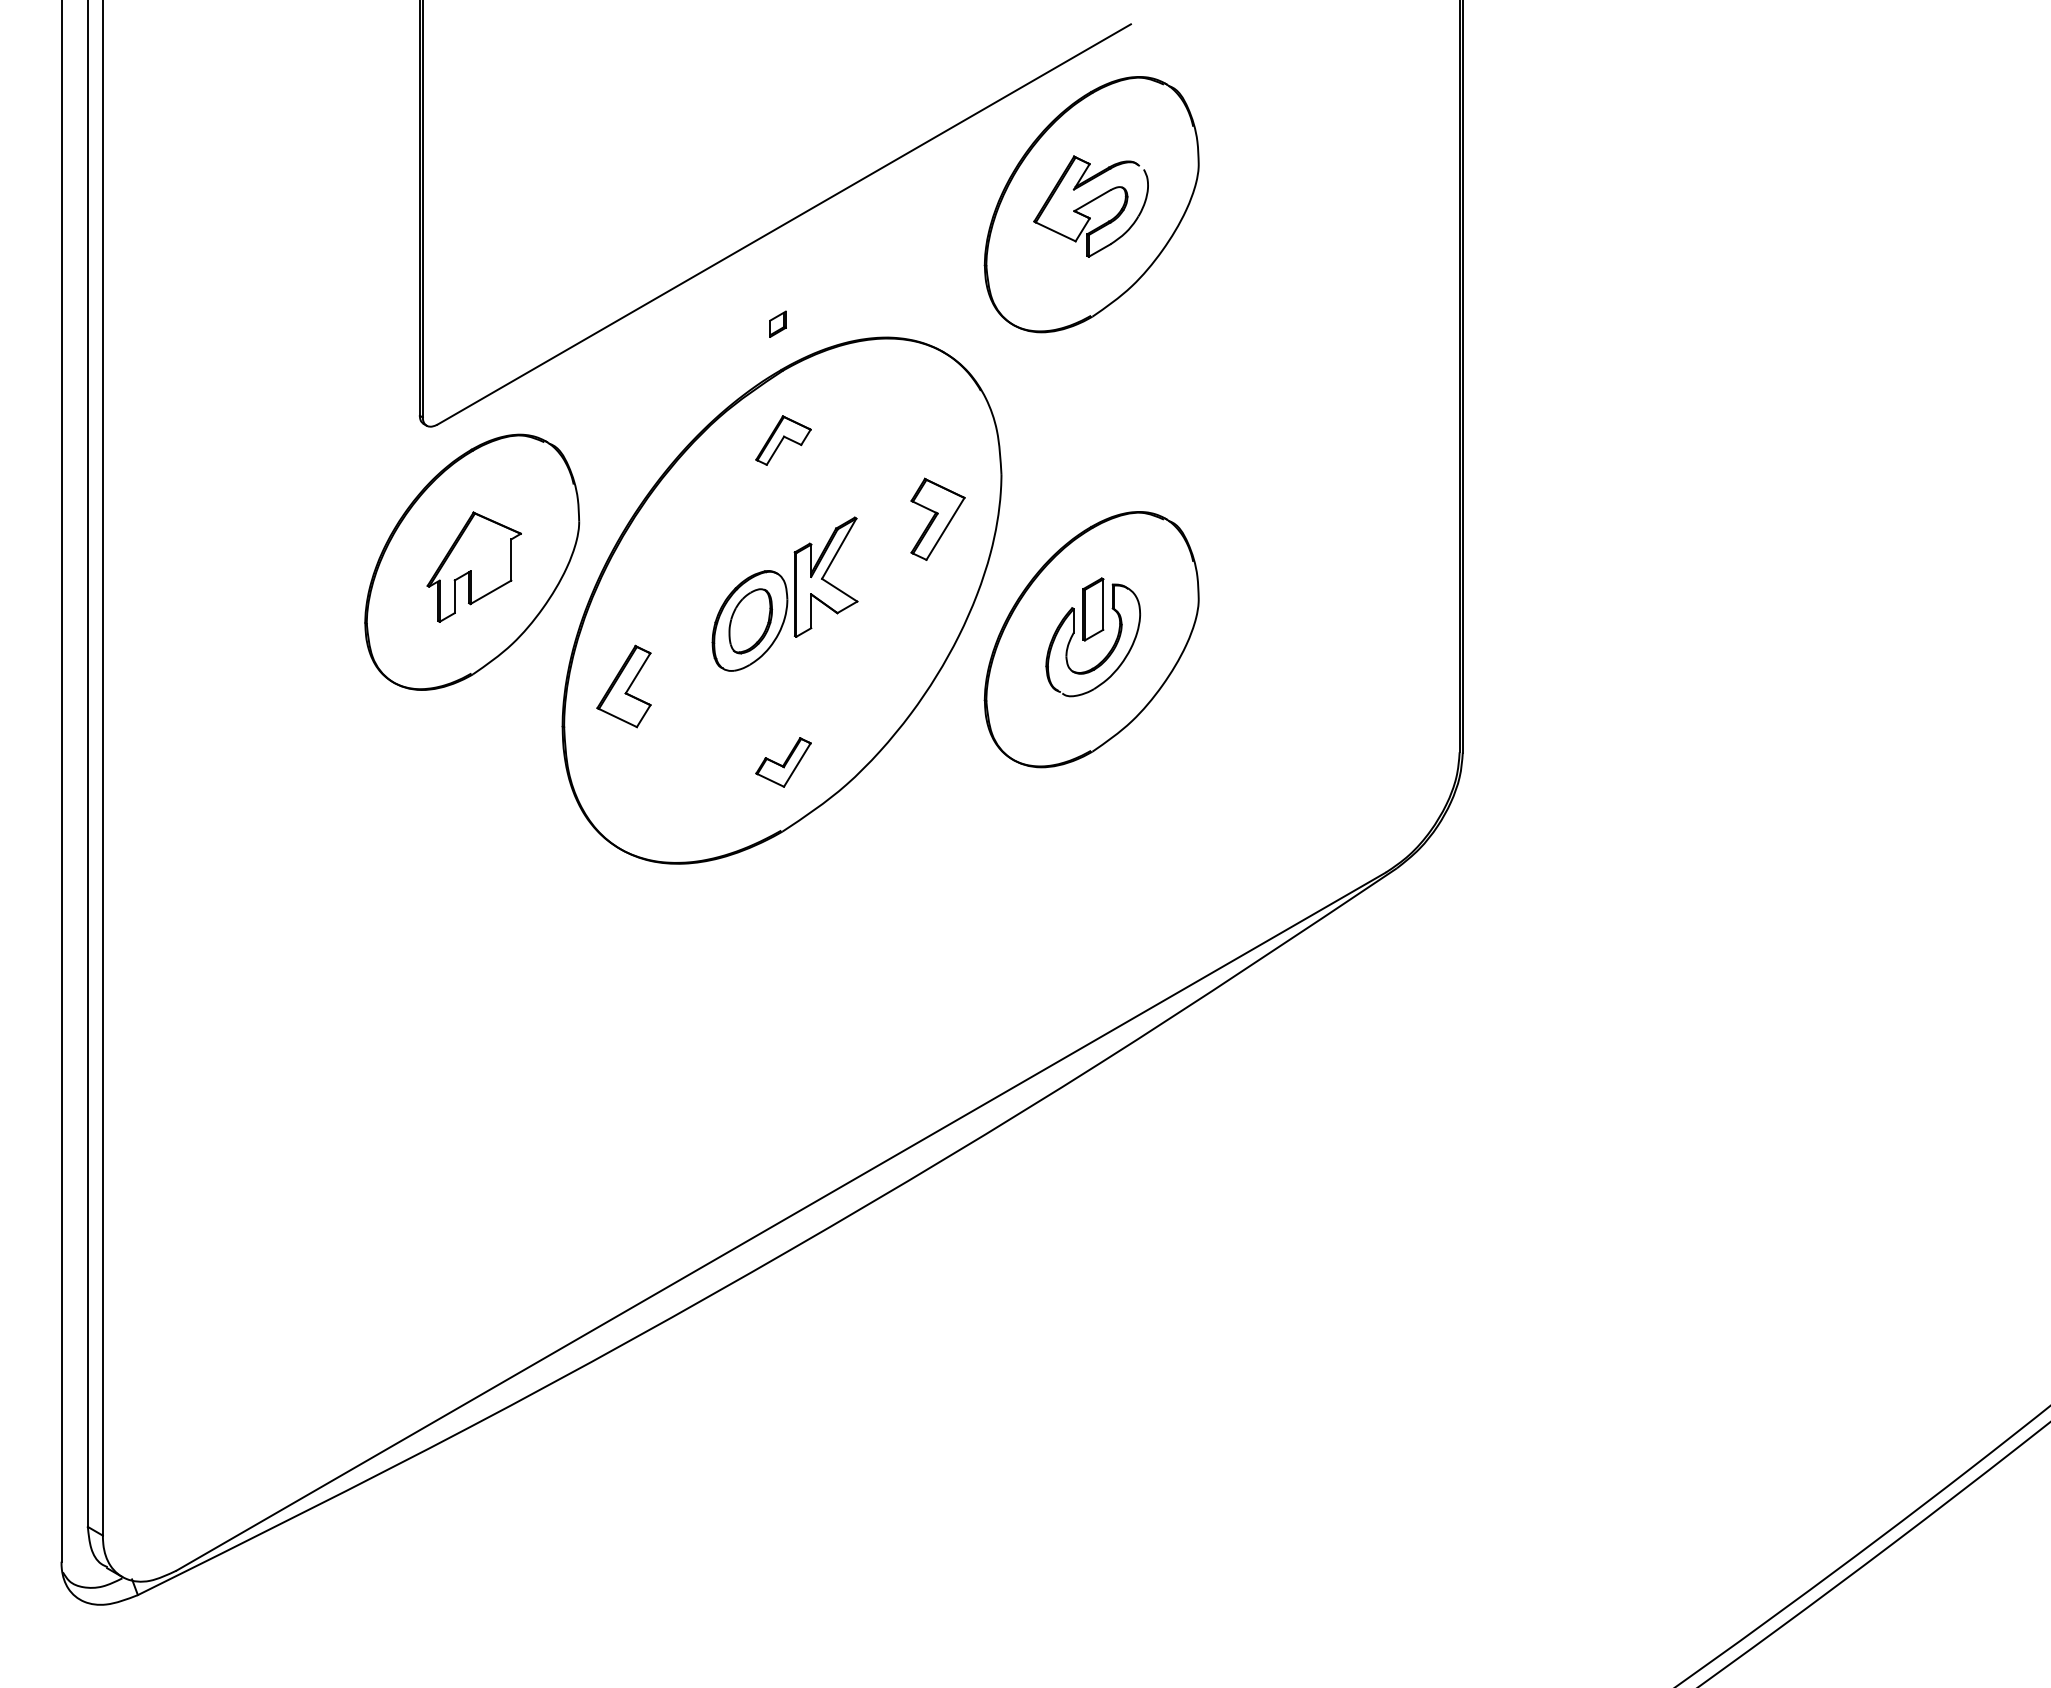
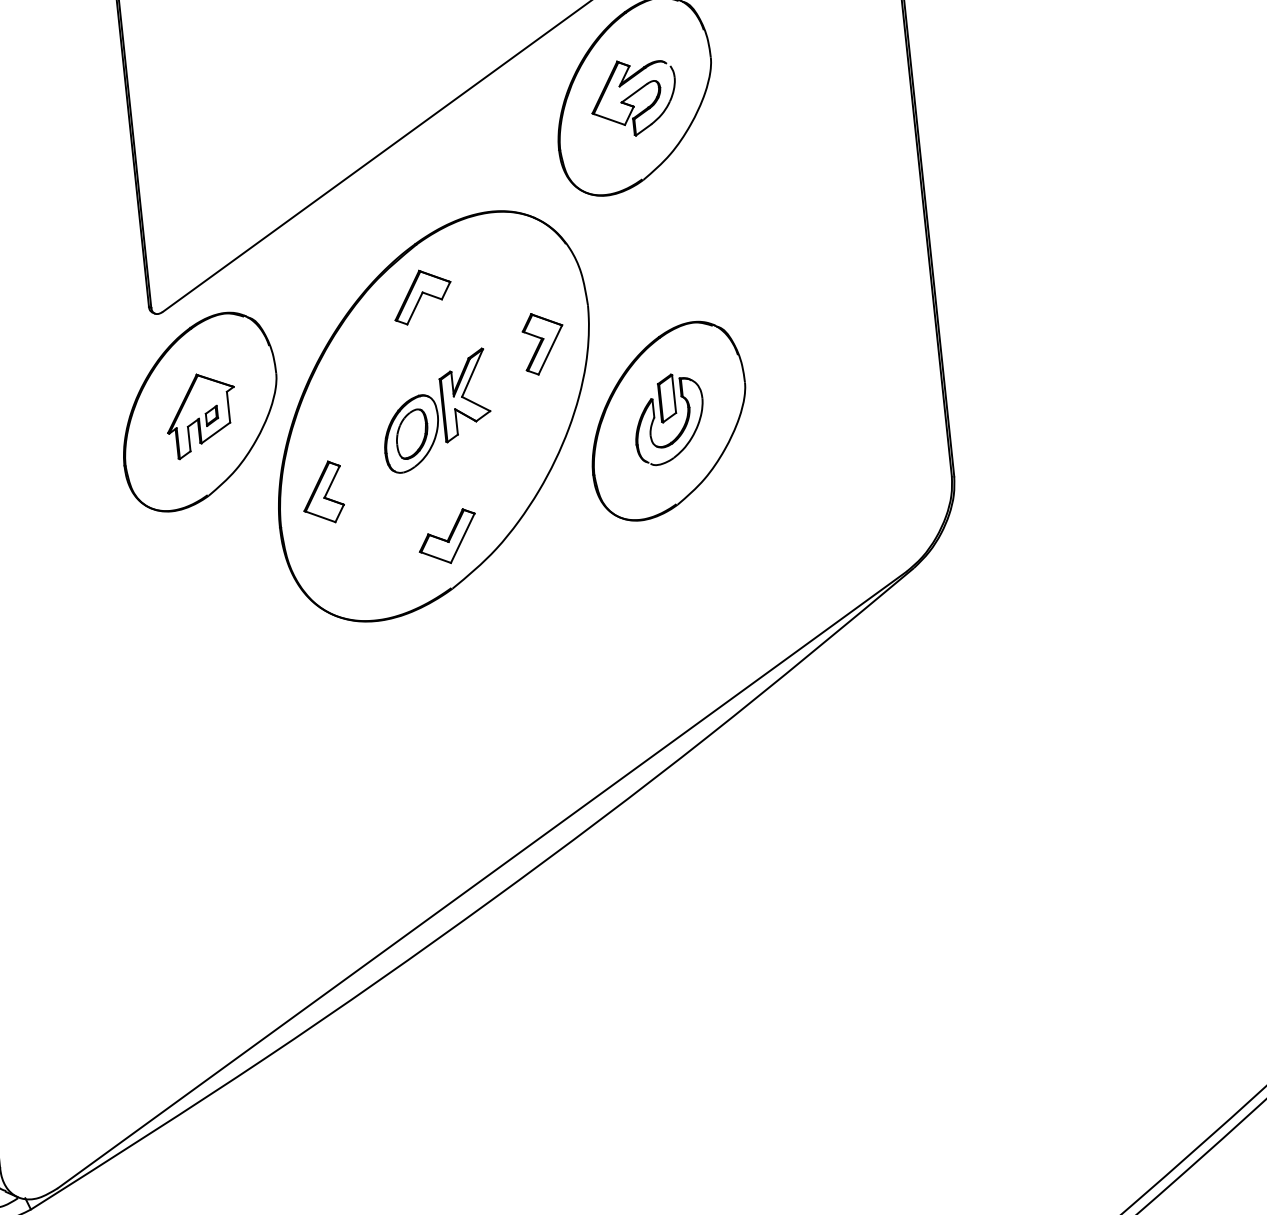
part: (777, 323) -> (211, 415), moved
part: (783, 440) -> (422, 296), size x1.43
part: (783, 762) -> (447, 537), size x1.43

